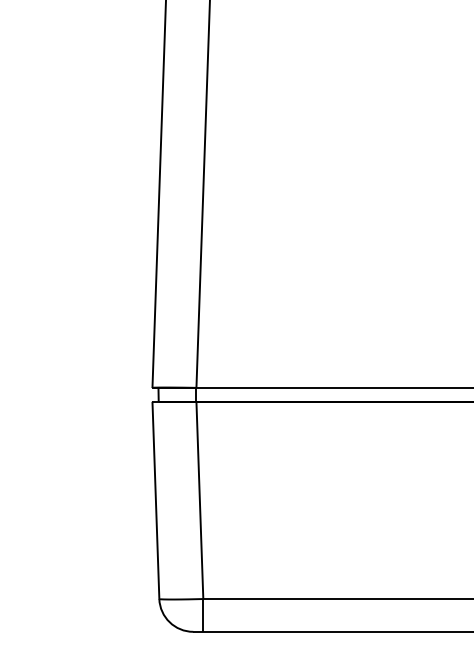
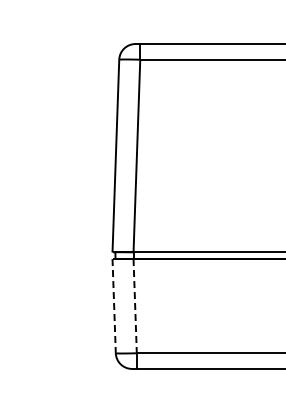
line: (156, 501) -> (114, 306), solid -> dashed
line: (200, 501) -> (135, 306), solid -> dashed

